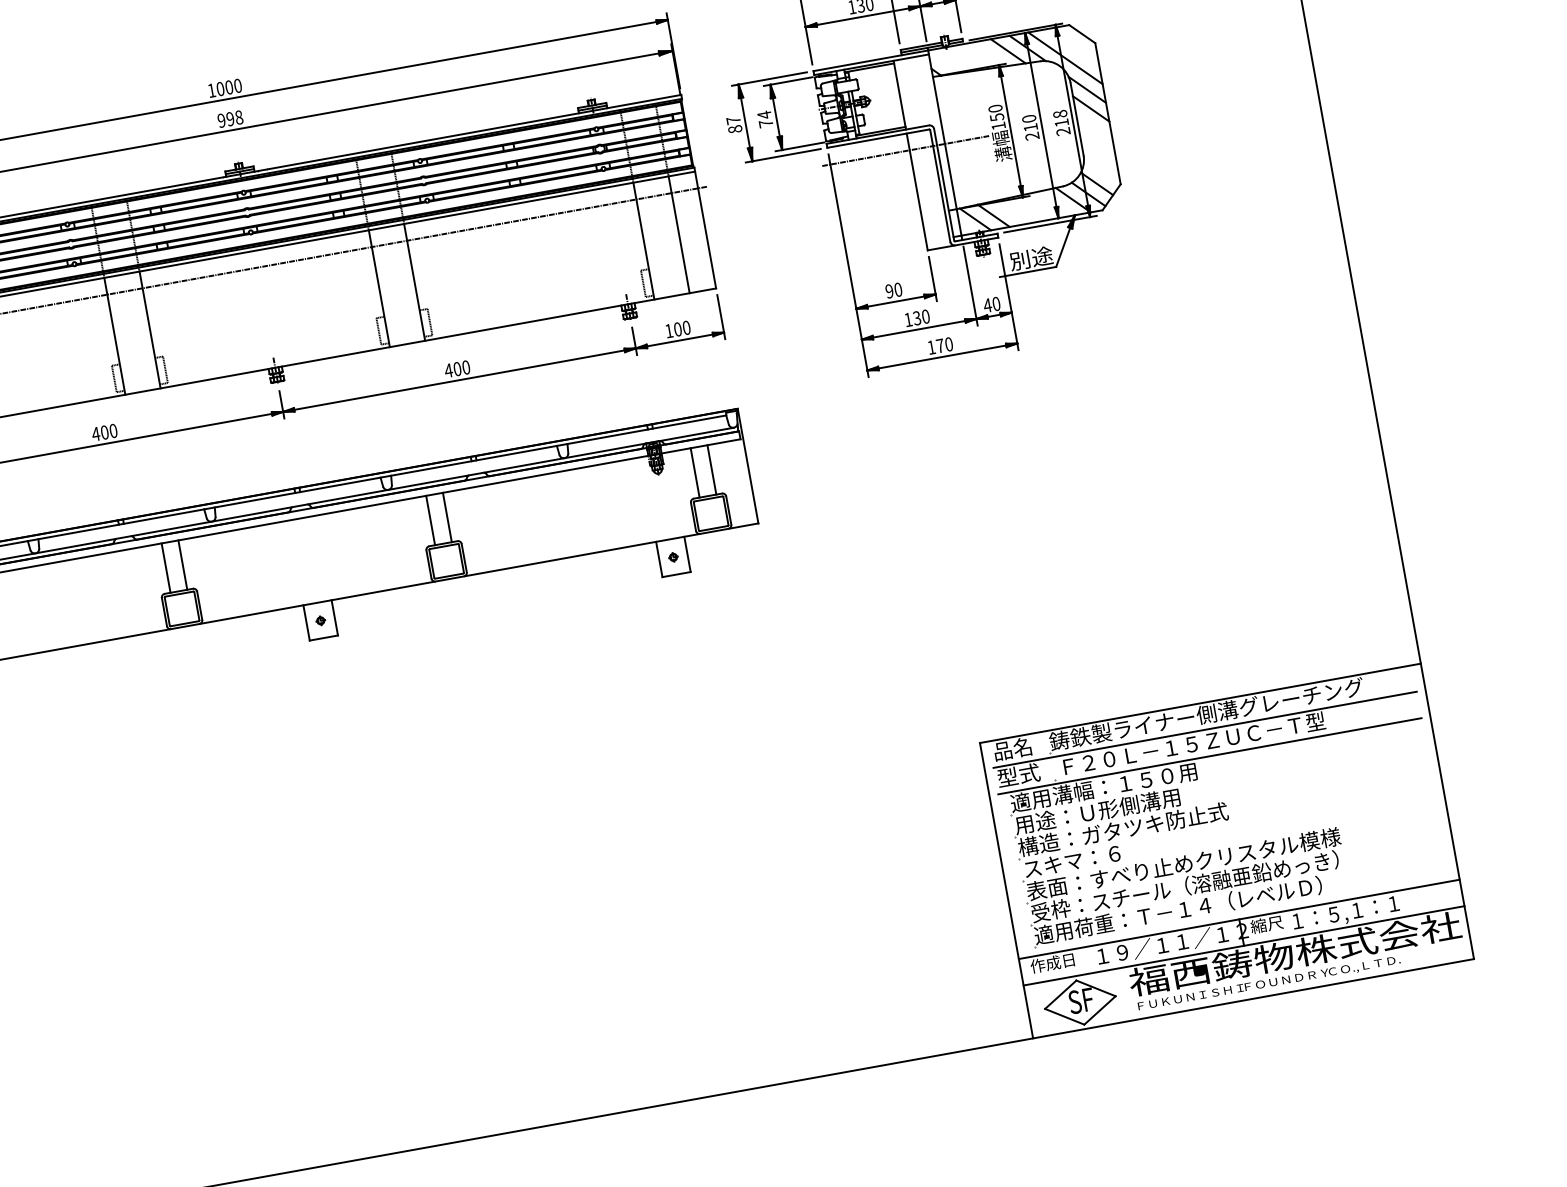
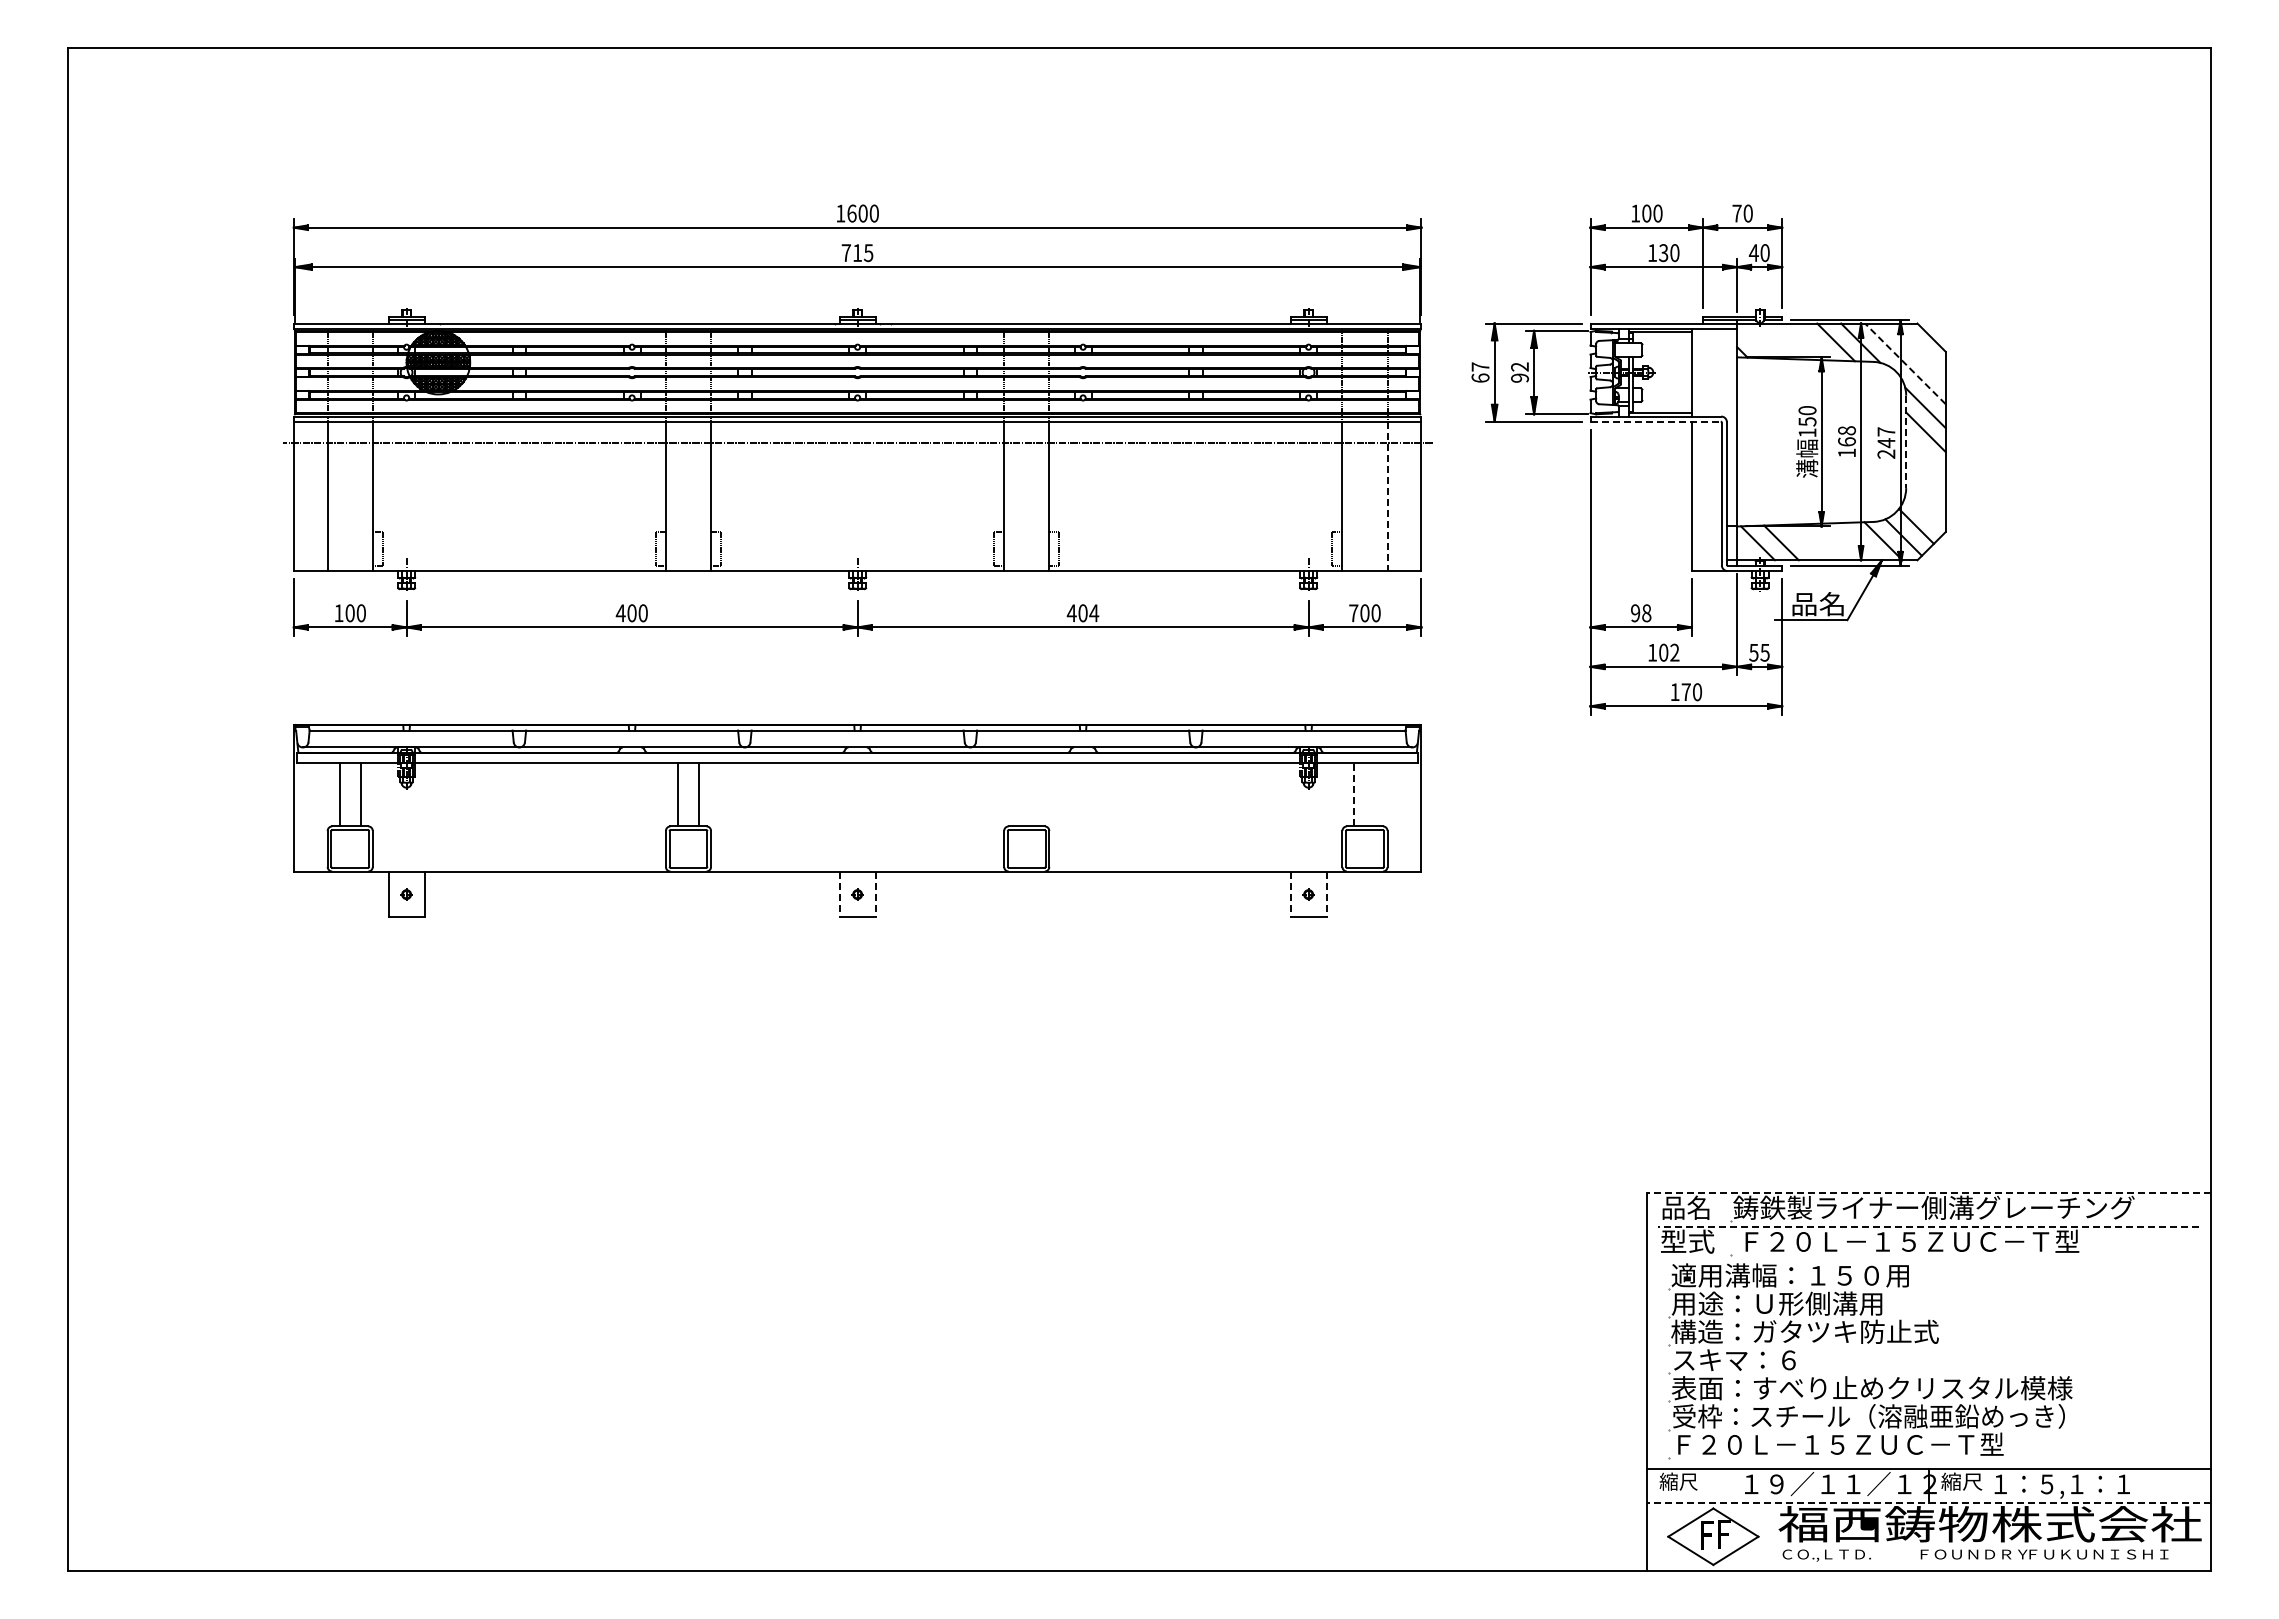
line: (1065, 58) -> (1905, 363), solid -> dashed
text: (220, 89) -> (851, 213), 1000 -> 1600
text: (1061, 118) -> (1886, 437), 218 -> 247
text: (230, 119) -> (857, 253), 998 -> 715
text: (765, 119) -> (1520, 372), 74 -> 92
line: (1077, 119) -> (1906, 442), solid -> dashed
text: (1030, 127) -> (1846, 441), 210 -> 168
text: (735, 128) -> (1480, 377), 87 -> 67
line: (878, 138) -> (1656, 421), solid -> dashed
line: (905, 151) -> (1686, 443), removed
line: (679, 234) -> (1387, 496), solid -> dashed
text: (1031, 258) -> (1818, 604), 別途 -> 品名
text: (898, 289) -> (1646, 612), 90 -> 98
text: (991, 304) -> (1758, 652), 40 -> 55
text: (921, 317) -> (1669, 652), 130 -> 102
text: (669, 331) -> (1353, 613), 100 -> 700
text: (466, 367) -> (1094, 613), 400 -> 404
line: (711, 469) -> (1375, 794), removed
line: (695, 472) -> (1354, 794), solid -> dashed
line: (447, 517) -> (1037, 794), removed
line: (430, 520) -> (1016, 794), removed
line: (687, 554) -> (1326, 894), solid -> dashed
line: (659, 559) -> (1290, 894), solid -> dashed
line: (334, 618) -> (875, 894), solid -> dashed
line: (306, 623) -> (839, 894), solid -> dashed
line: (1200, 703) -> (1928, 1192), solid -> dashed
line: (1204, 729) -> (1928, 1226), solid -> dashed
line: (1209, 756) -> (1928, 1260), removed
text: (1177, 910) -> (1854, 1444), 適用荷重：Ｔ－１４（レベルＤ） -> Ｆ２０Ｌ－１５ＺＵＣ－Ｔ型
line: (1243, 945) -> (1928, 1502), solid -> dashed
text: (1052, 963) -> (1687, 1481), 作成日 -> 縮尺
text: (1384, 963) -> (2098, 1555), ＣＯ.,ＬＴＤ. -> ＦＵＫＵＮＩＳＨＩ
text: (1190, 997) -> (1850, 1555), ＦＵＫＵＮＩＳＨＩ -> ＣＯ.,ＬＴＤ.
text: (1074, 1002) -> (1706, 1535), S -> F

